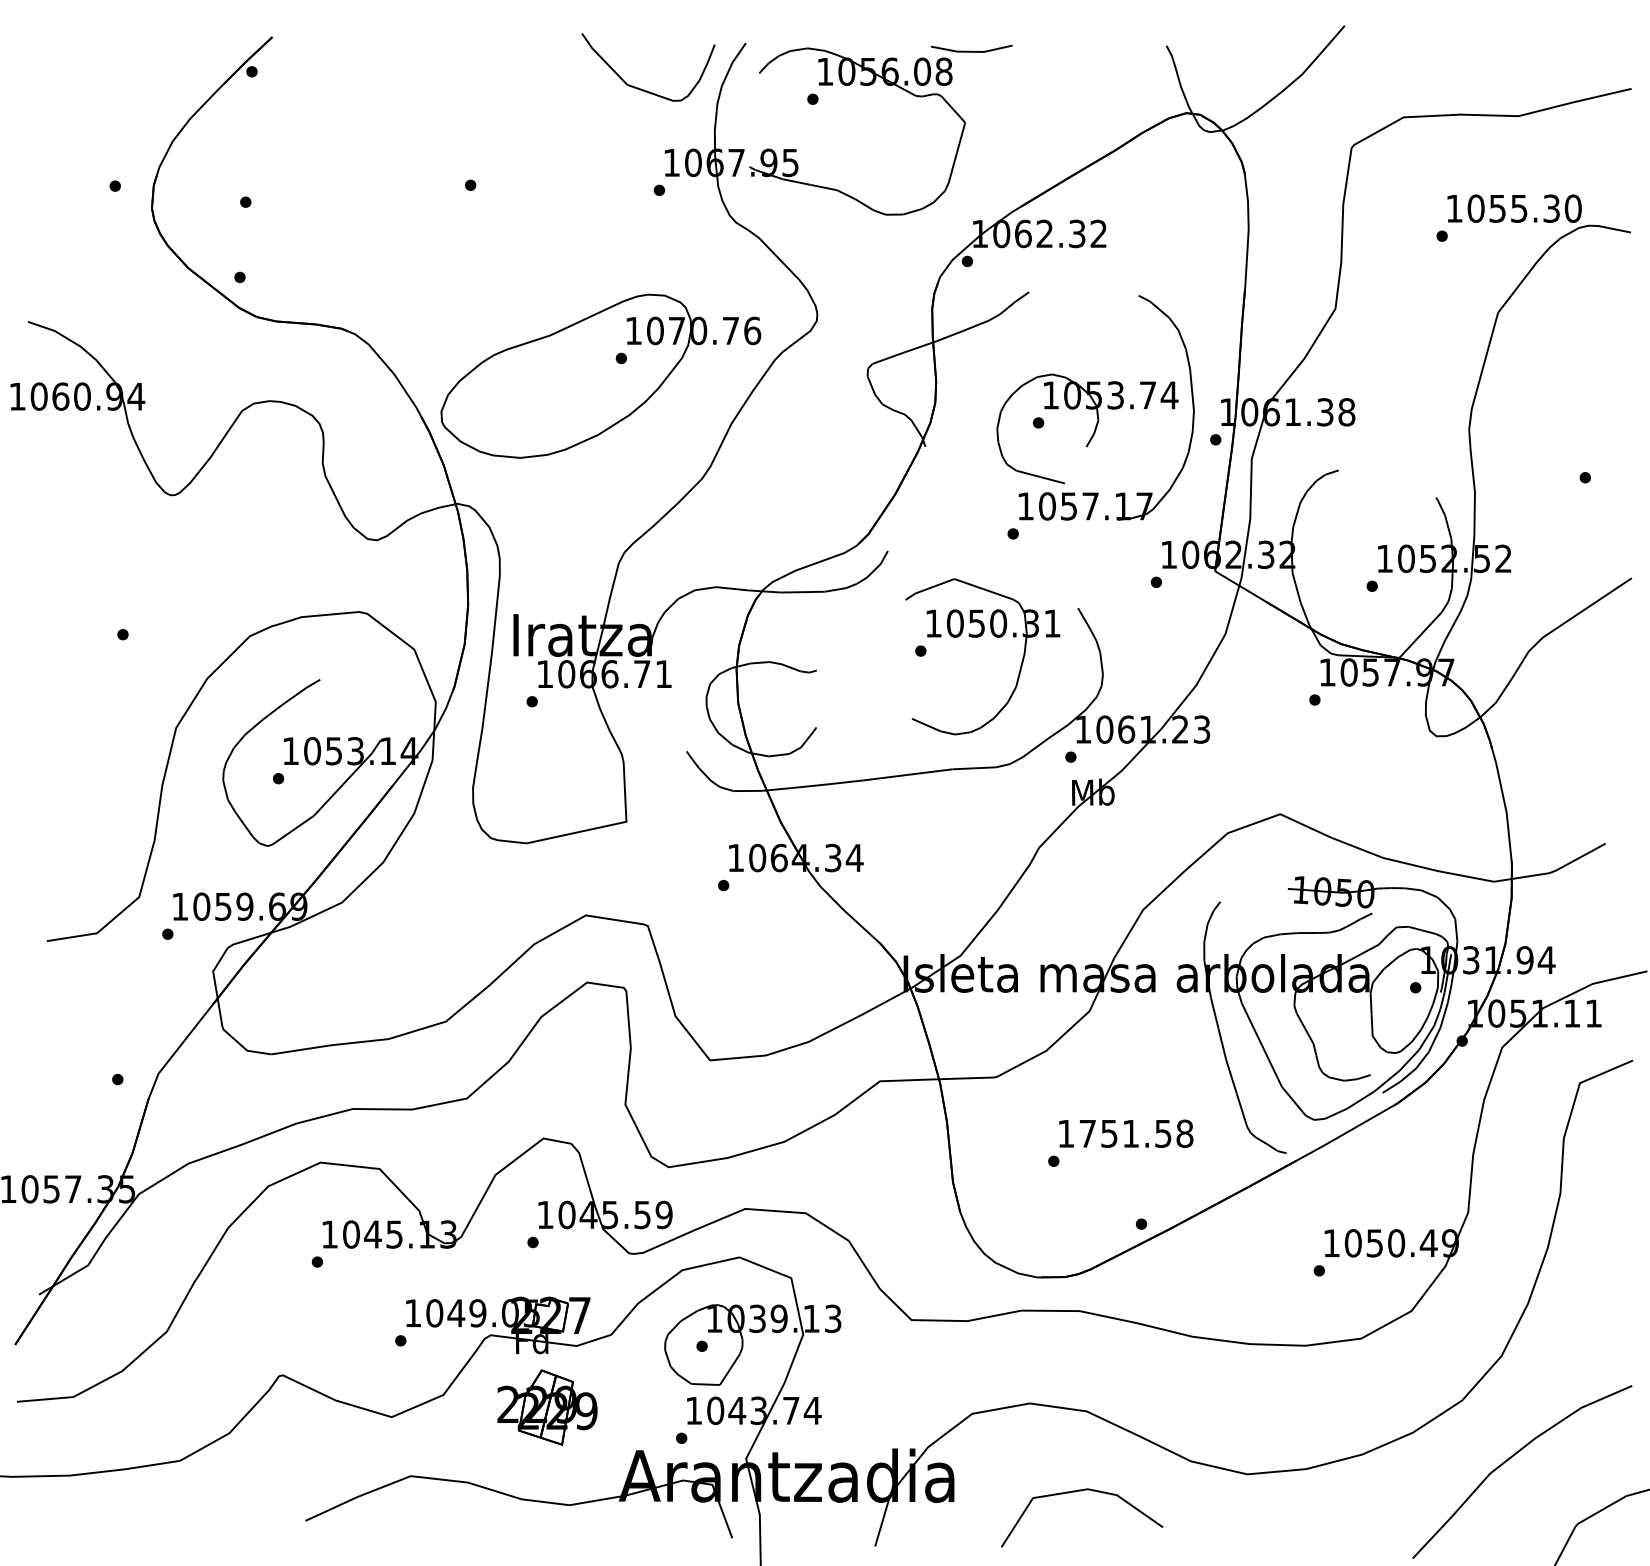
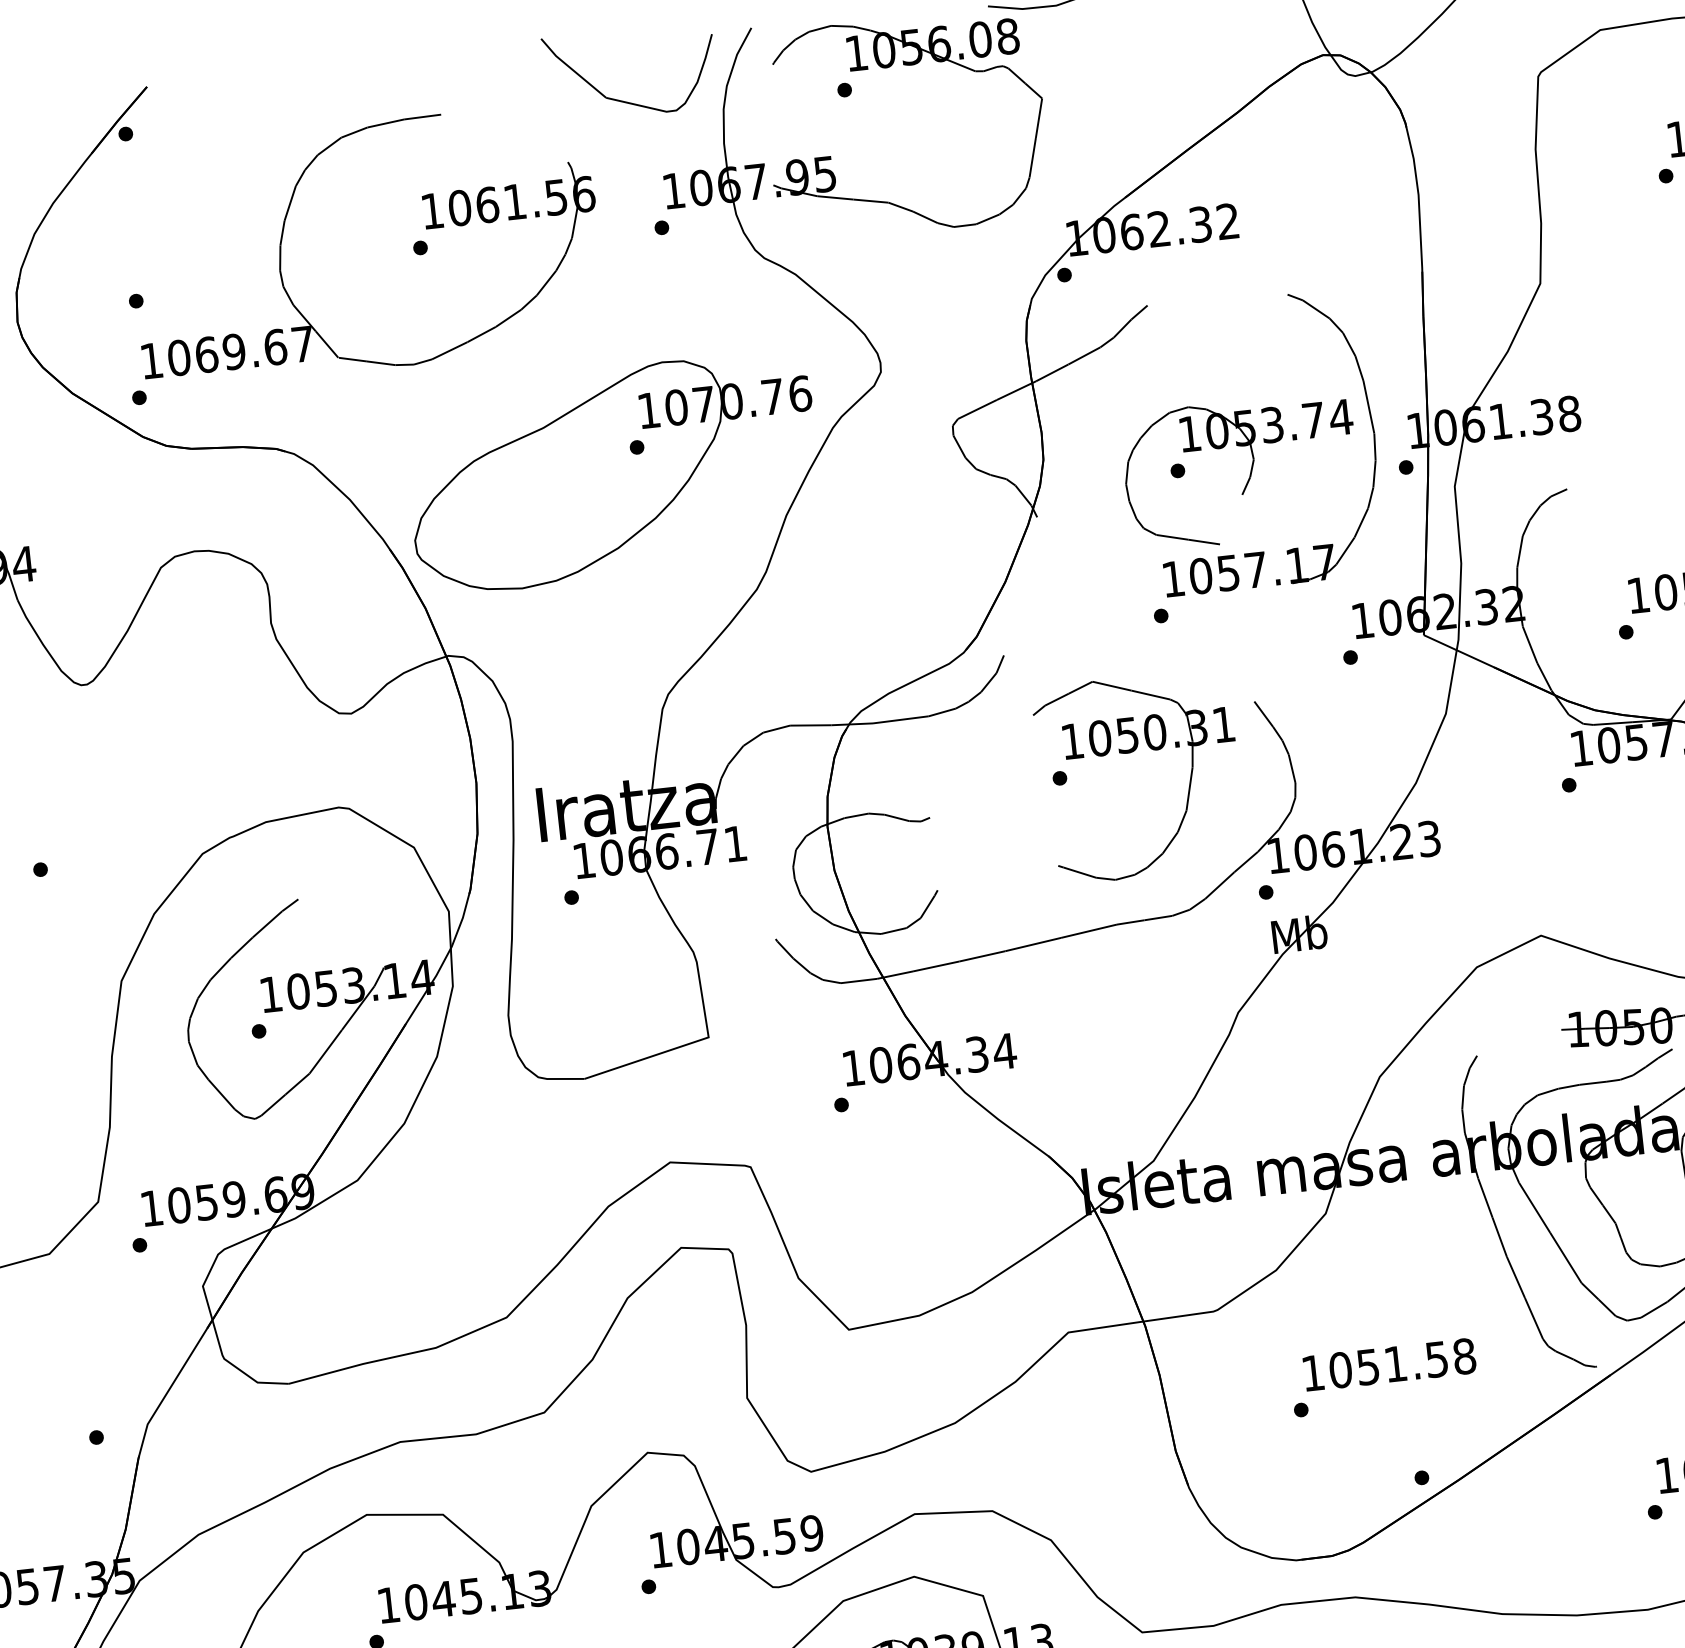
part: (476, 171) -> (426, 229), added
text: (1087, 1133) -> (1340, 1369), 1751.58 -> 1051.58

